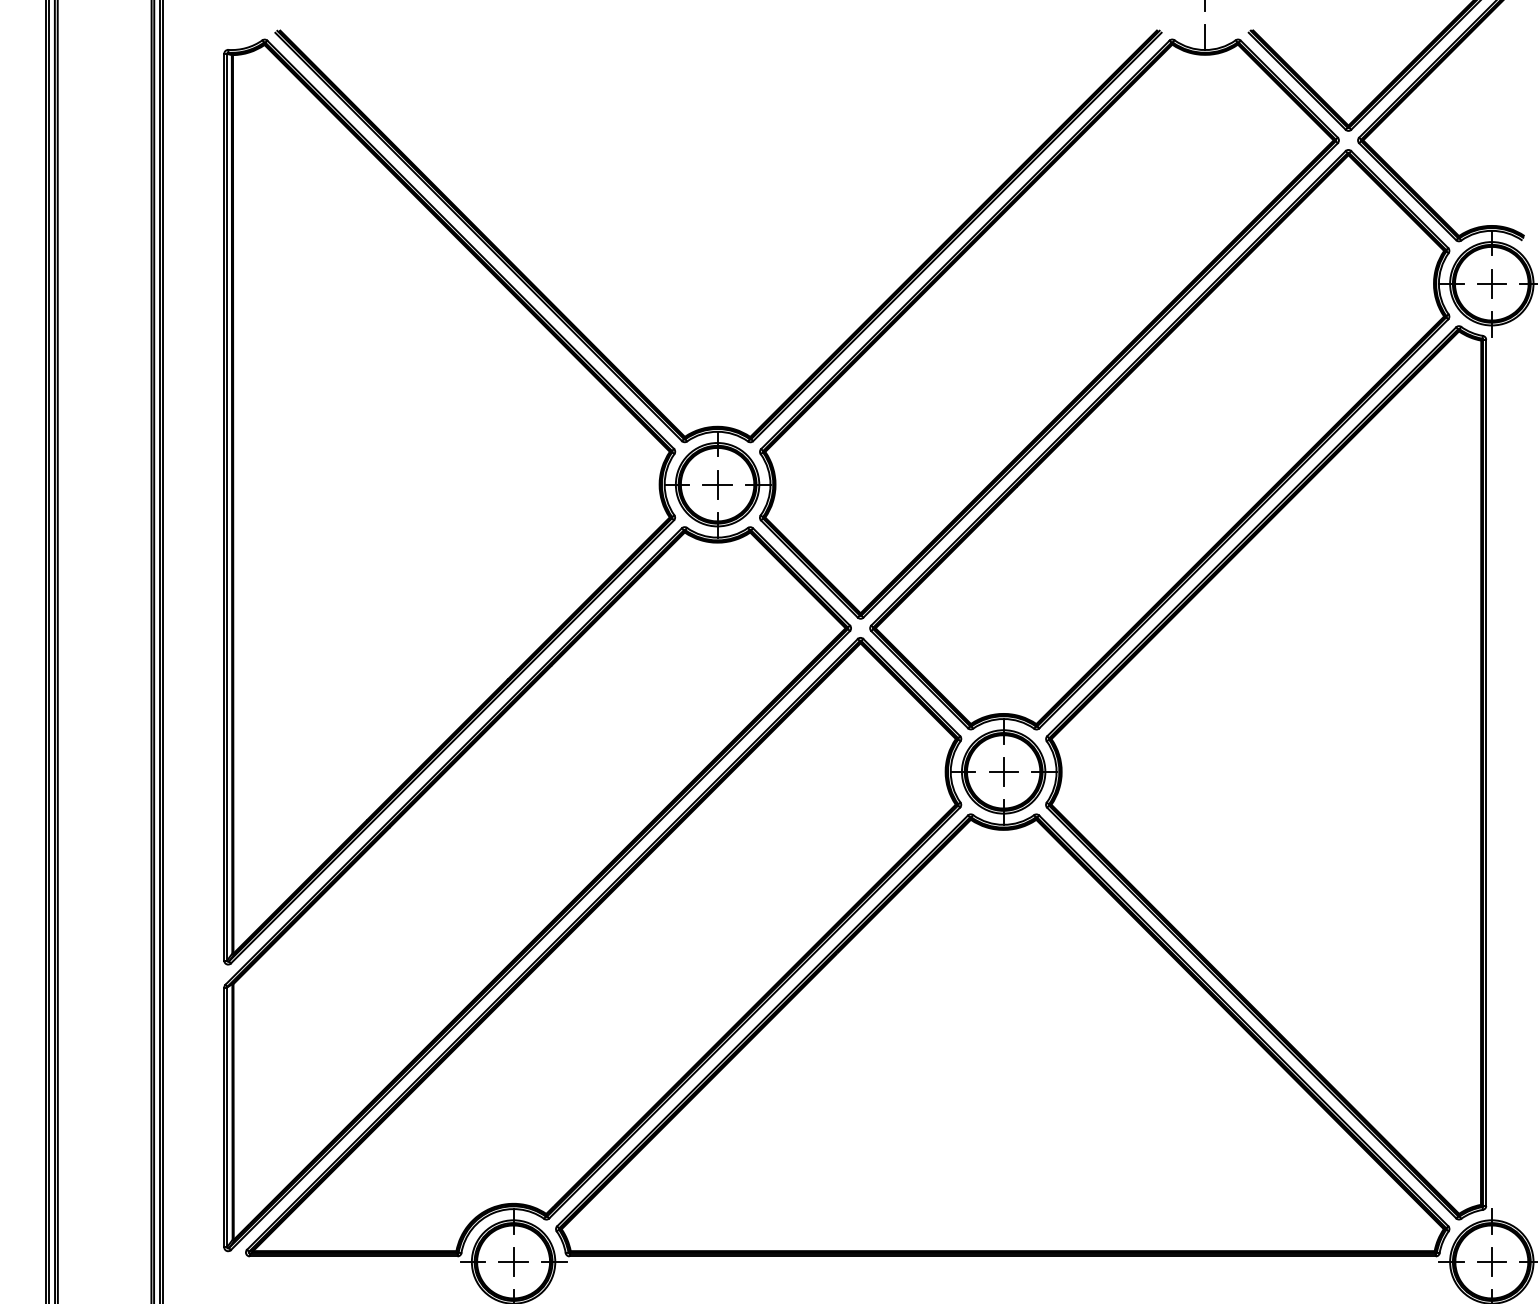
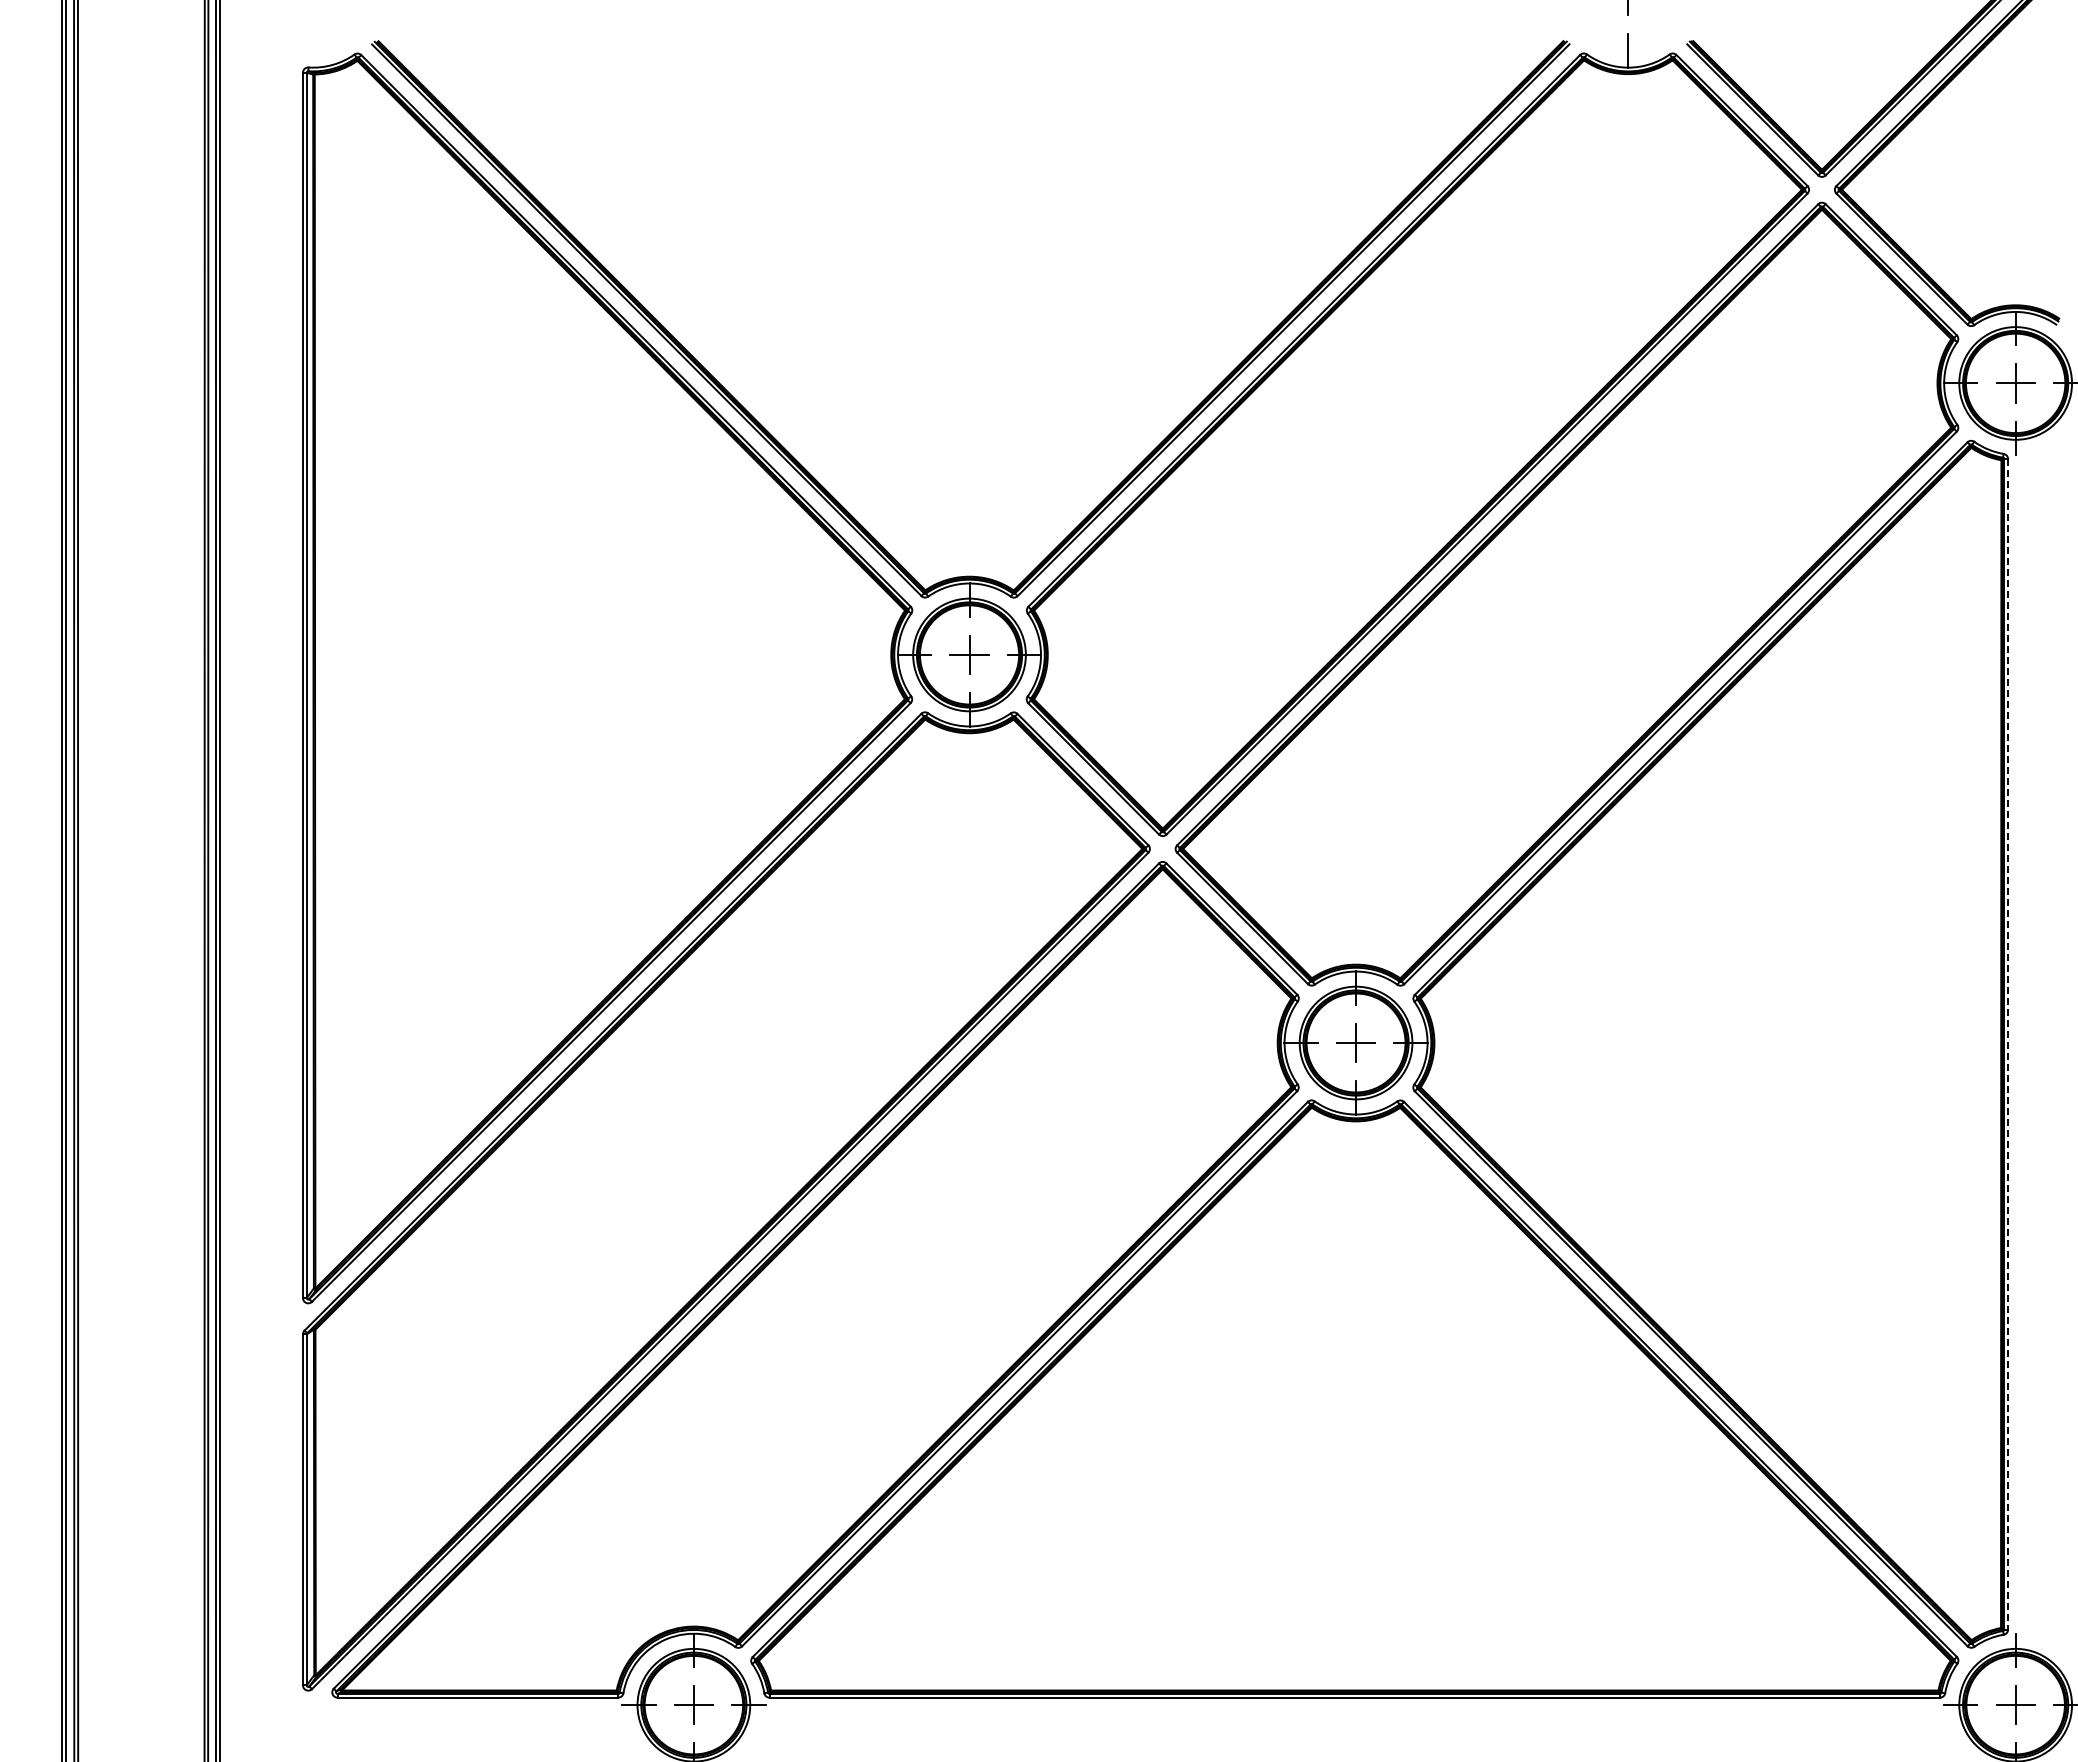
line: (1486, 773) -> (2008, 1044), solid -> dashed

